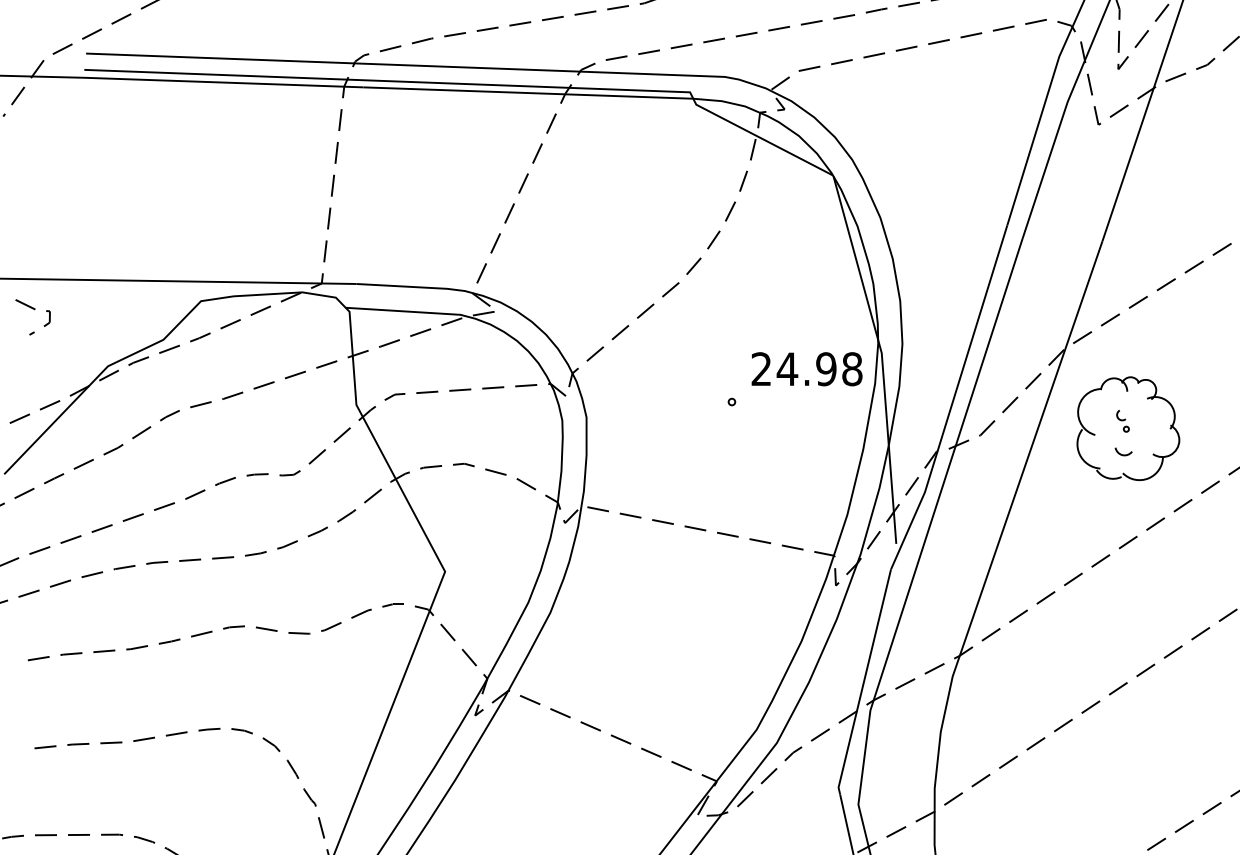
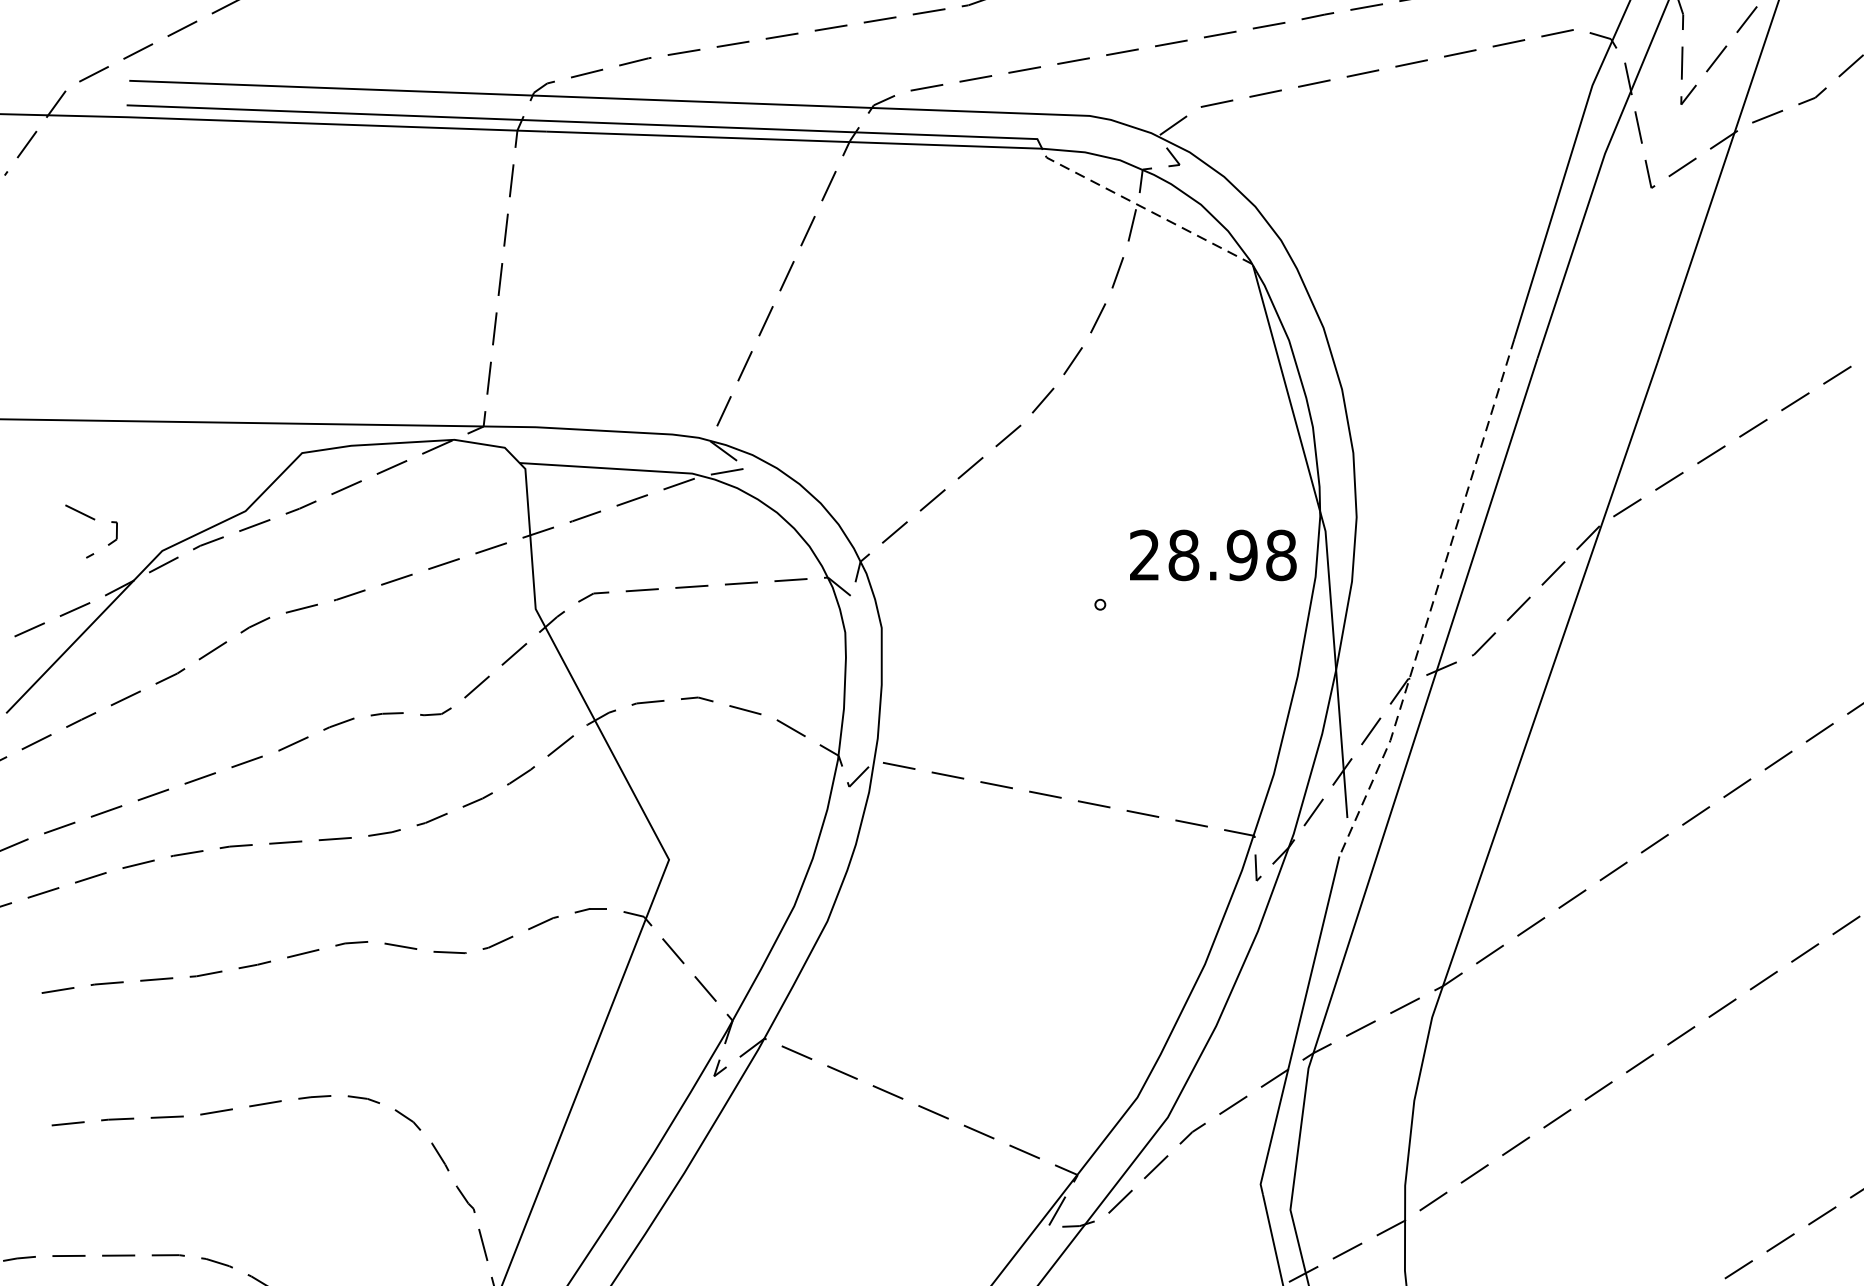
line: (761, 138) -> (1144, 208), solid -> dashed
curve: (34, 310) -> (93, 521), moved
text: (787, 369) -> (1183, 555), 24.98 -> 28.98
line: (953, 399) -> (1433, 600), solid -> dashed
part: (1128, 428) -> (1696, 644), removed

